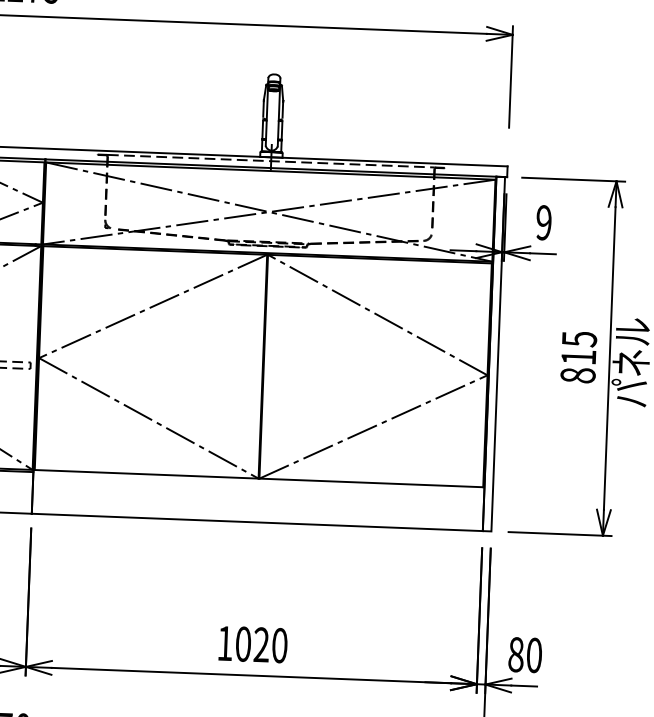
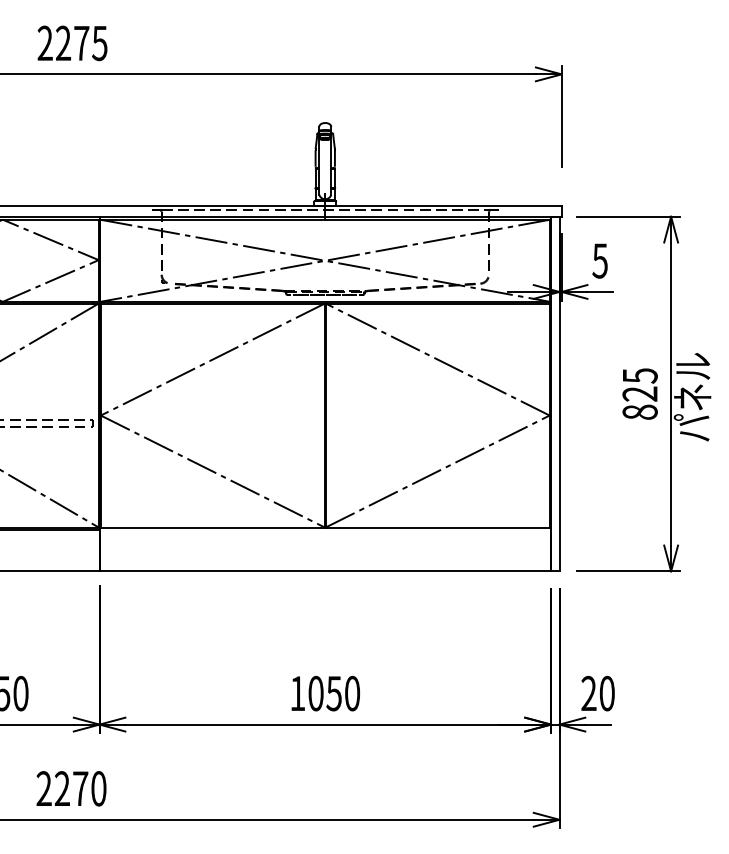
text: (543, 222) -> (599, 260), 9 -> 5
text: (578, 356) -> (639, 393), 815 -> 825
text: (260, 644) -> (333, 693), 1020 -> 1050
text: (515, 654) -> (588, 693), 80 -> 20

